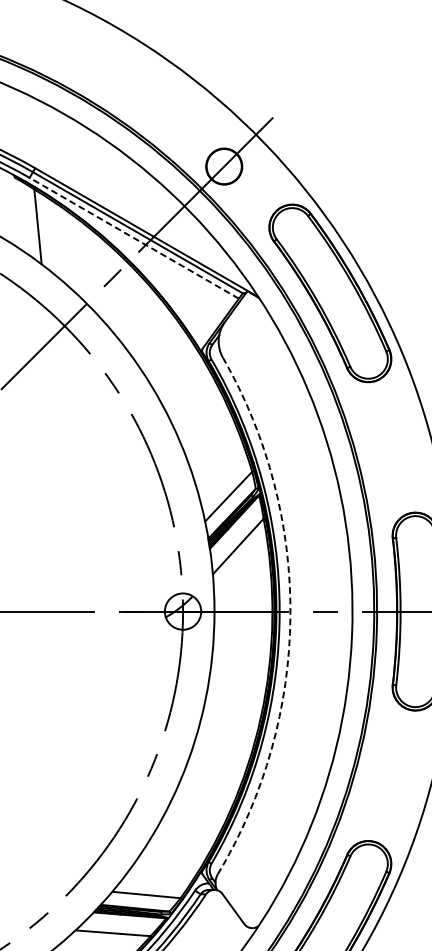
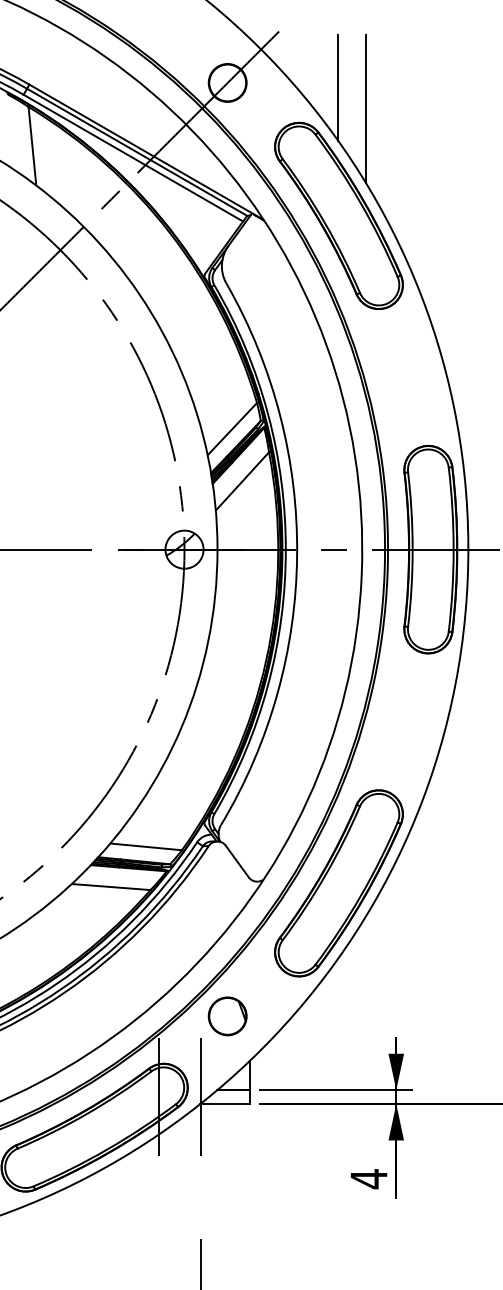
line: (329, 170) -> (338, 87), added
line: (355, 190) -> (365, 108), added
line: (134, 238) -> (133, 158), dashed -> solid
arc: (290, 617) -> (297, 555), dashed -> solid

